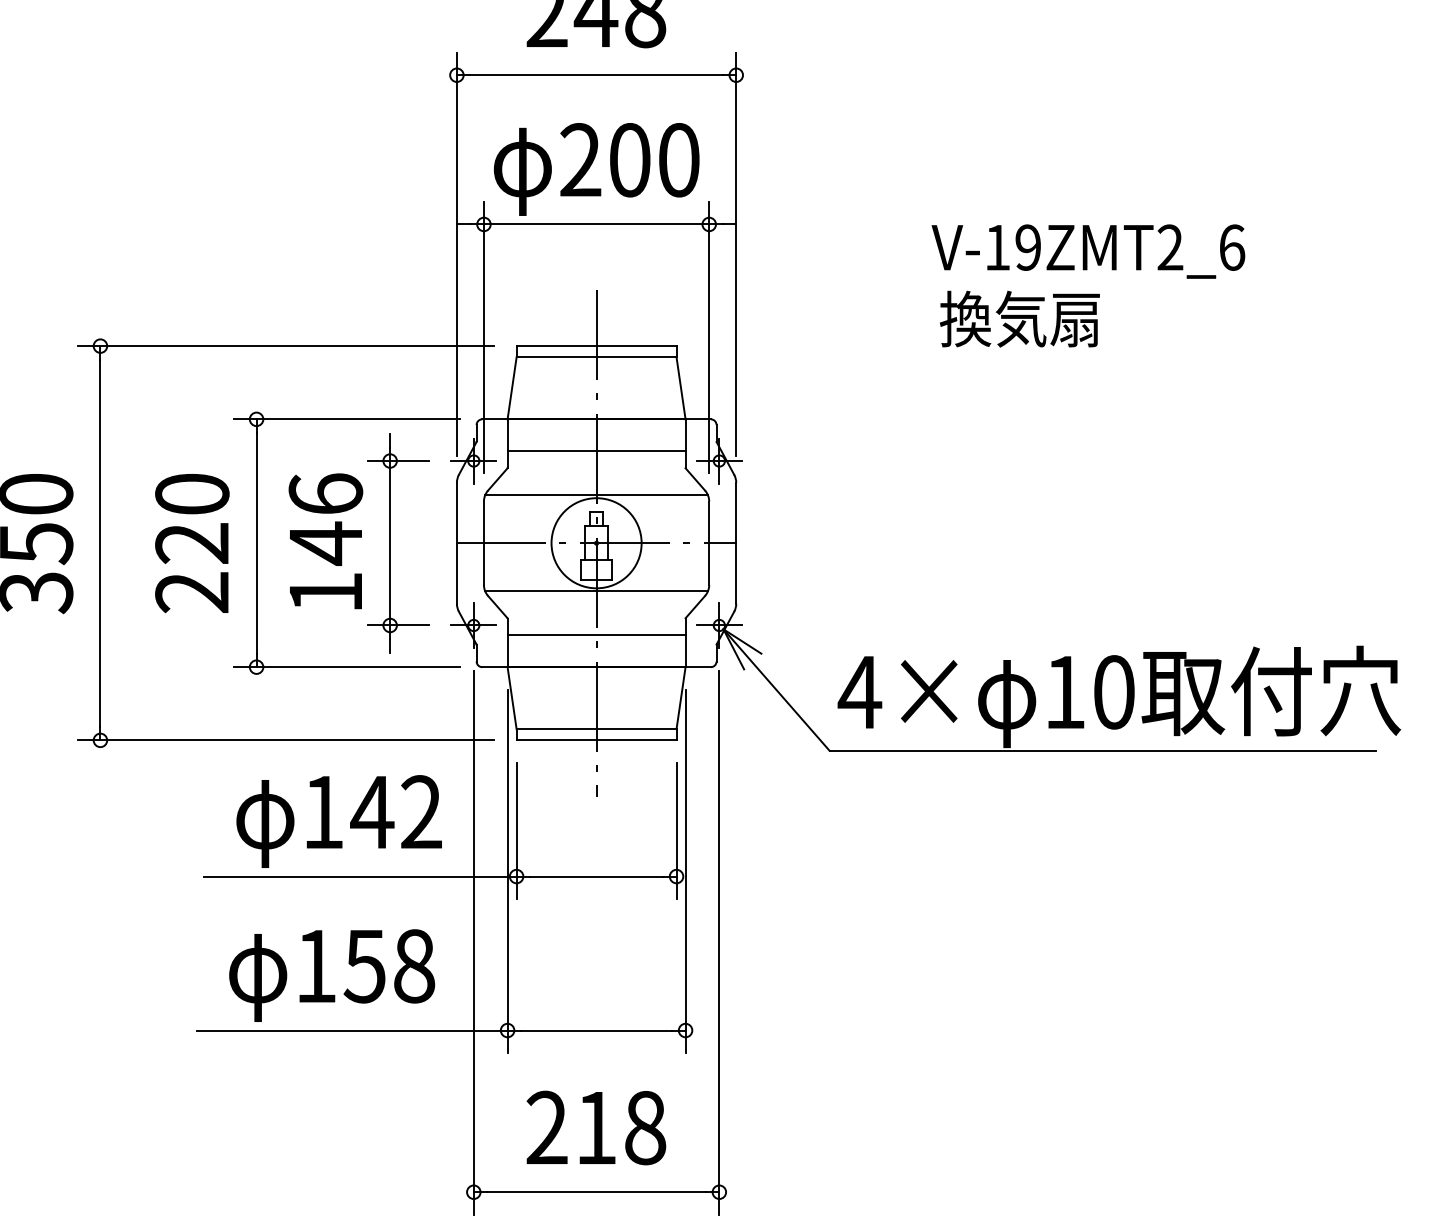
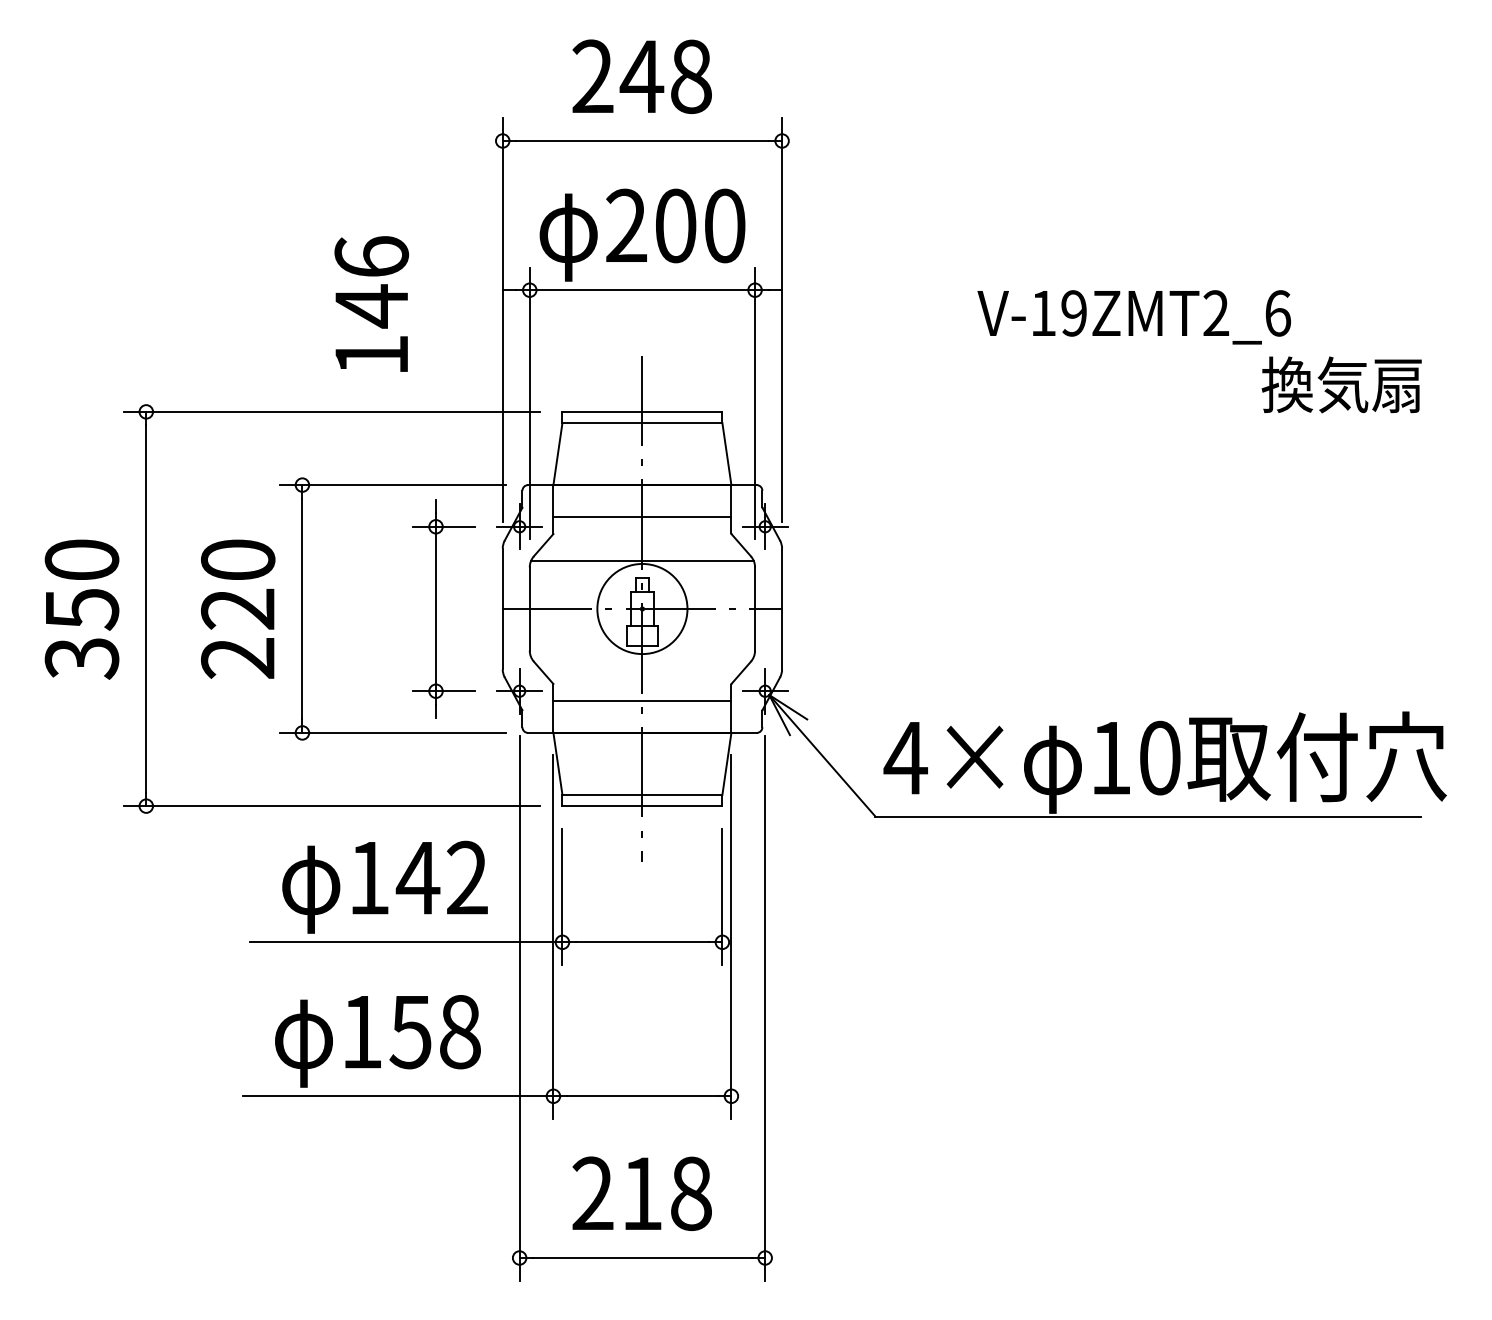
text: (1019, 318) -> (1341, 384), moved
text: (325, 540) -> (371, 303), moved
line: (596, 590) -> (642, 656), removed

